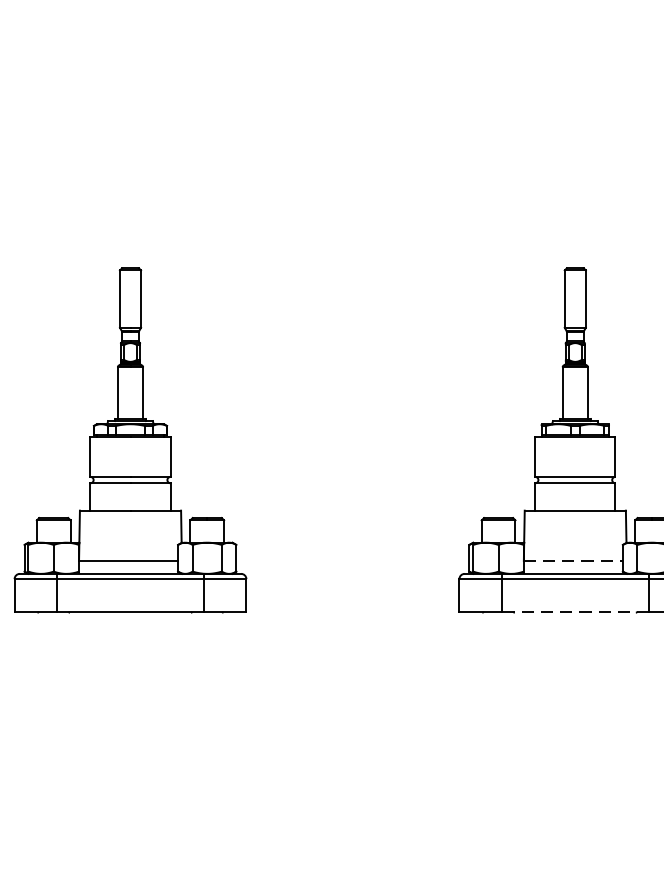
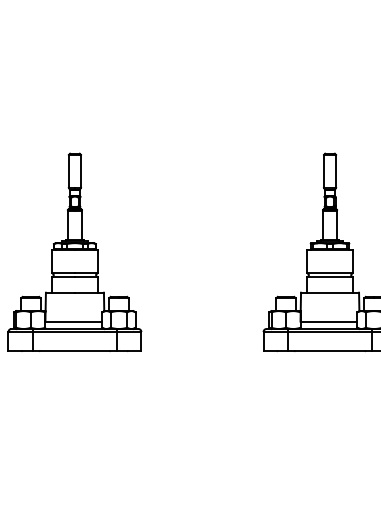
line: (574, 560) -> (329, 321), dashed -> solid
line: (574, 611) -> (329, 350), dashed -> solid

